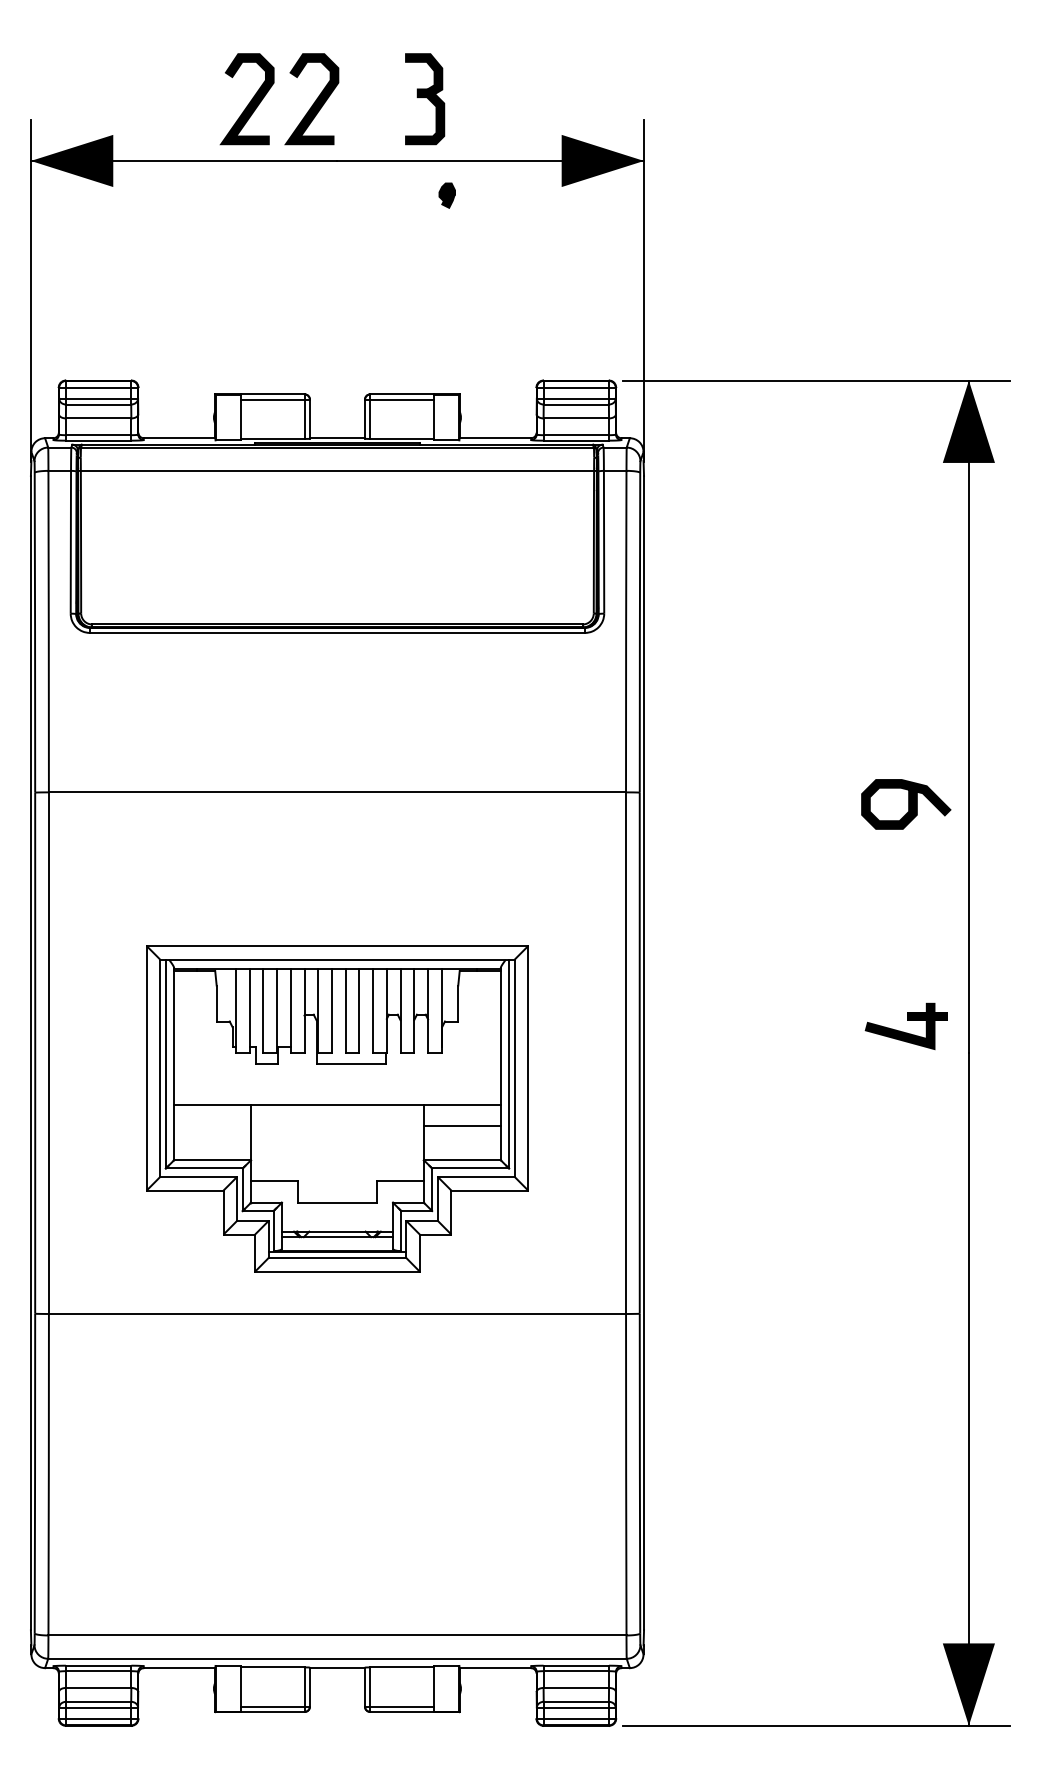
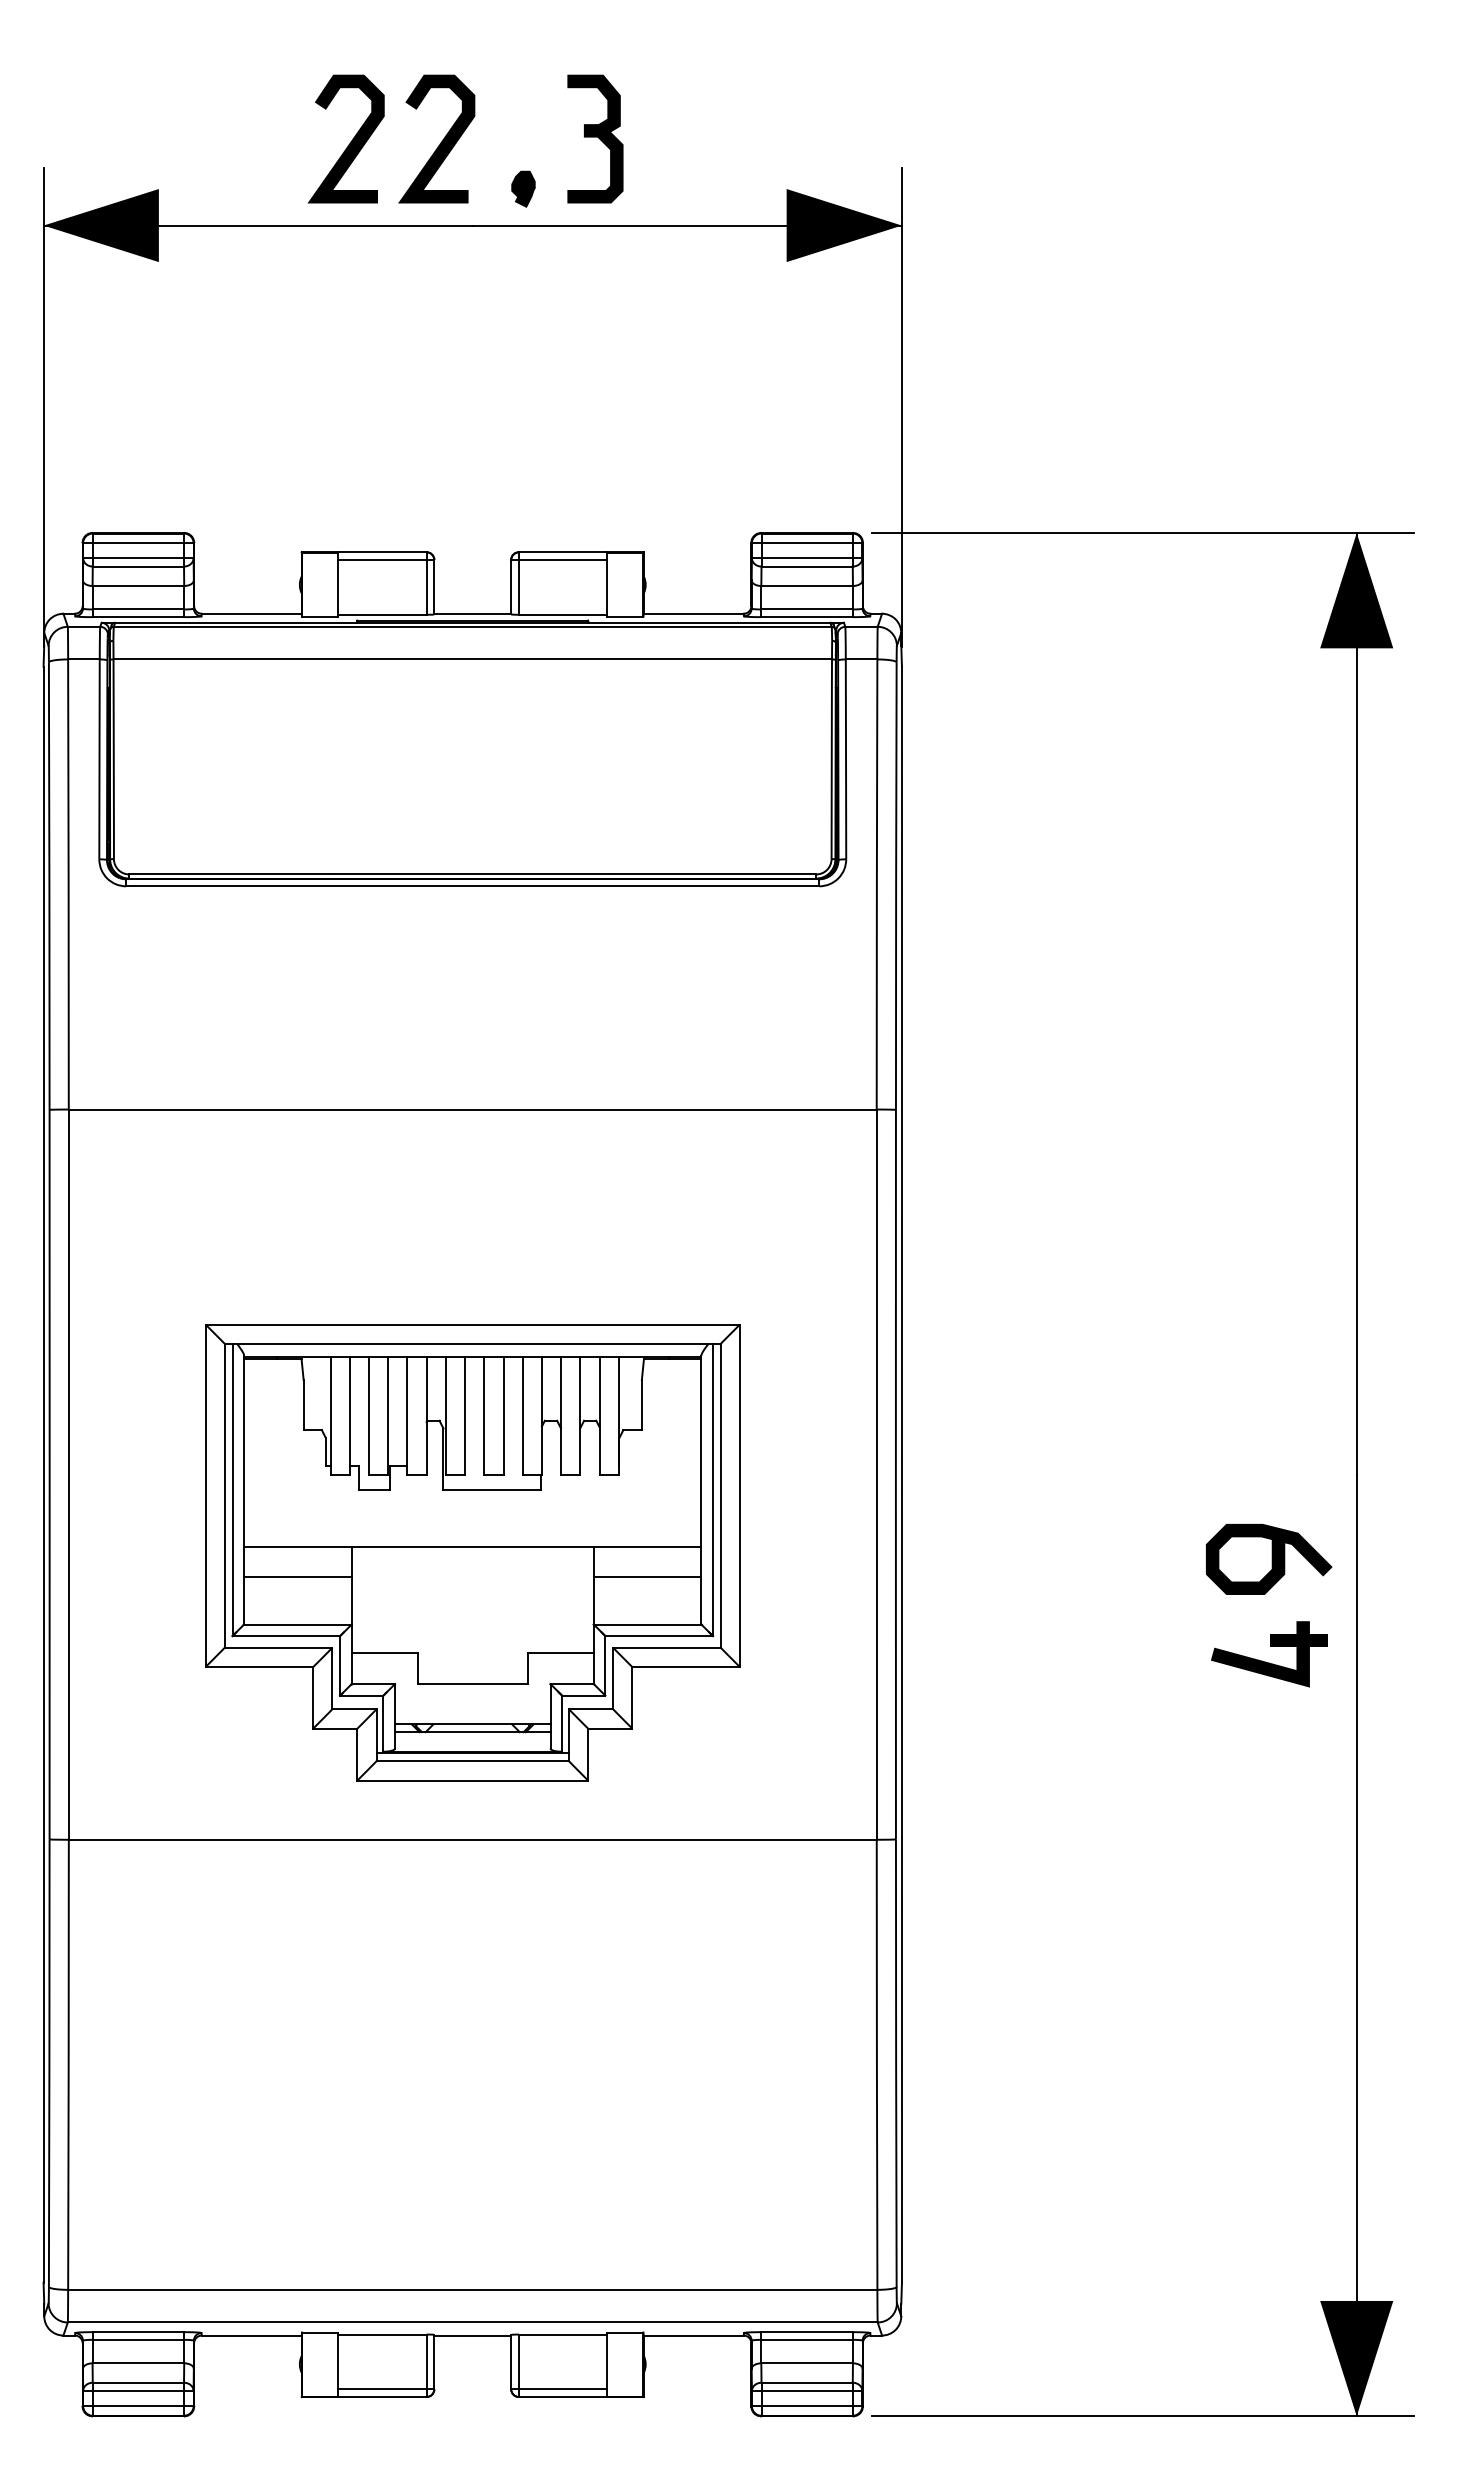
part: (447, 195) -> (523, 188), moved
curve: (908, 804) -> (1271, 1559), moved
part: (904, 1031) -> (1266, 1661), moved
line: (212, 1125) -> (297, 1576), added

